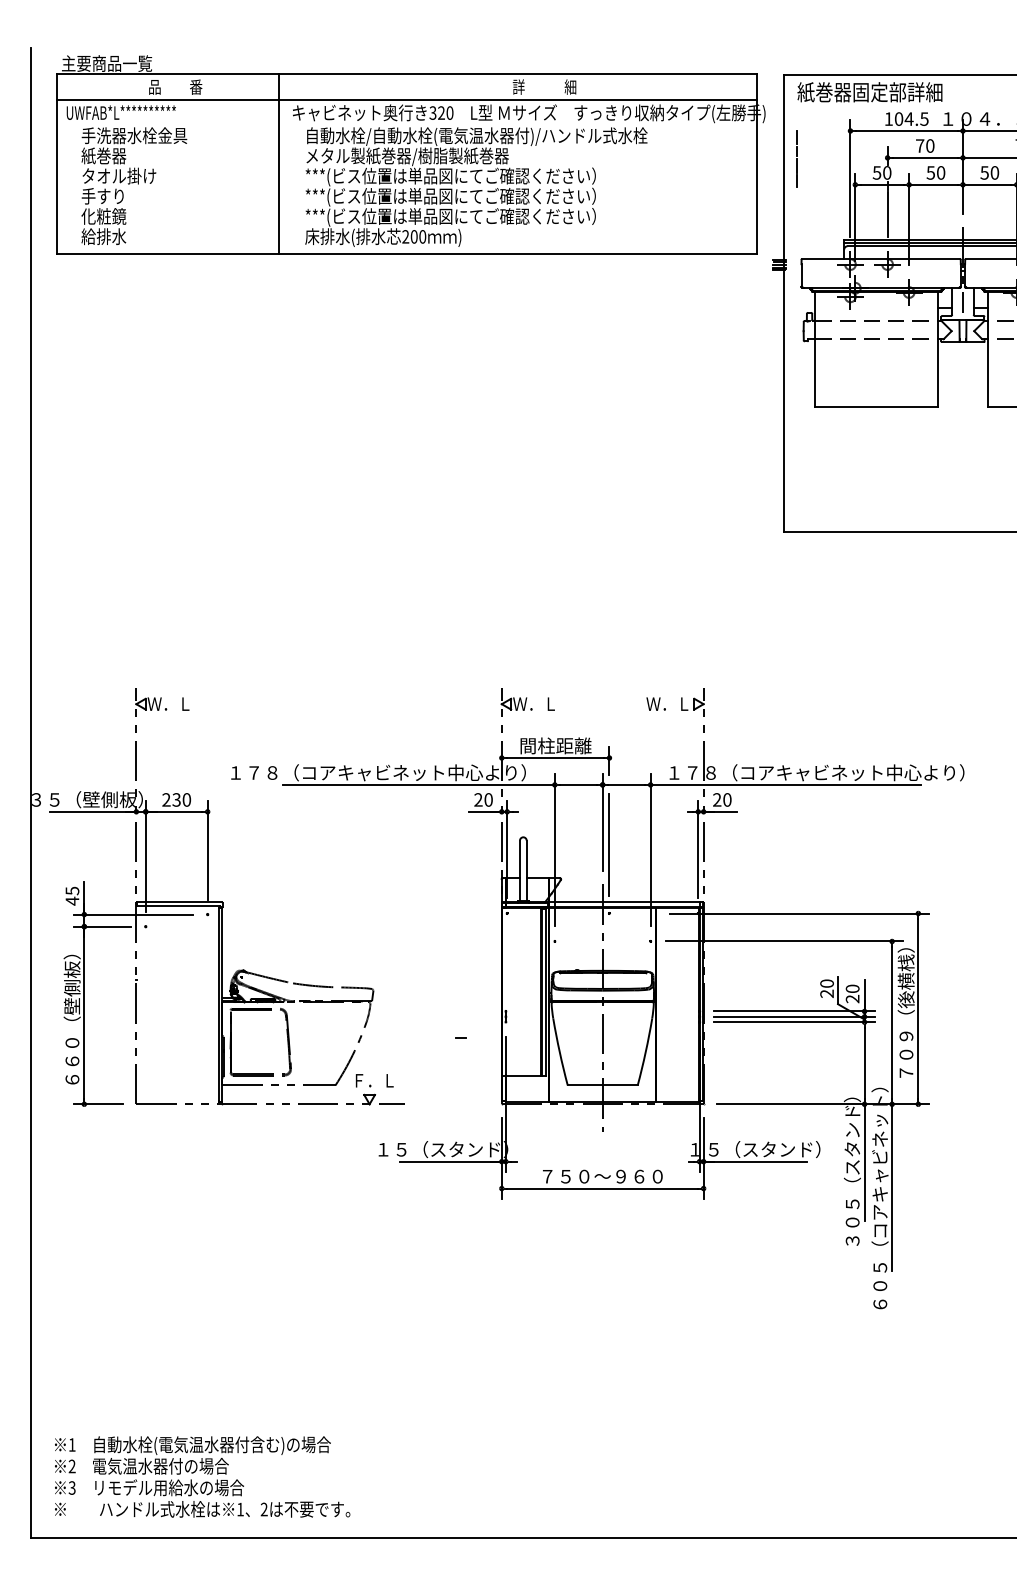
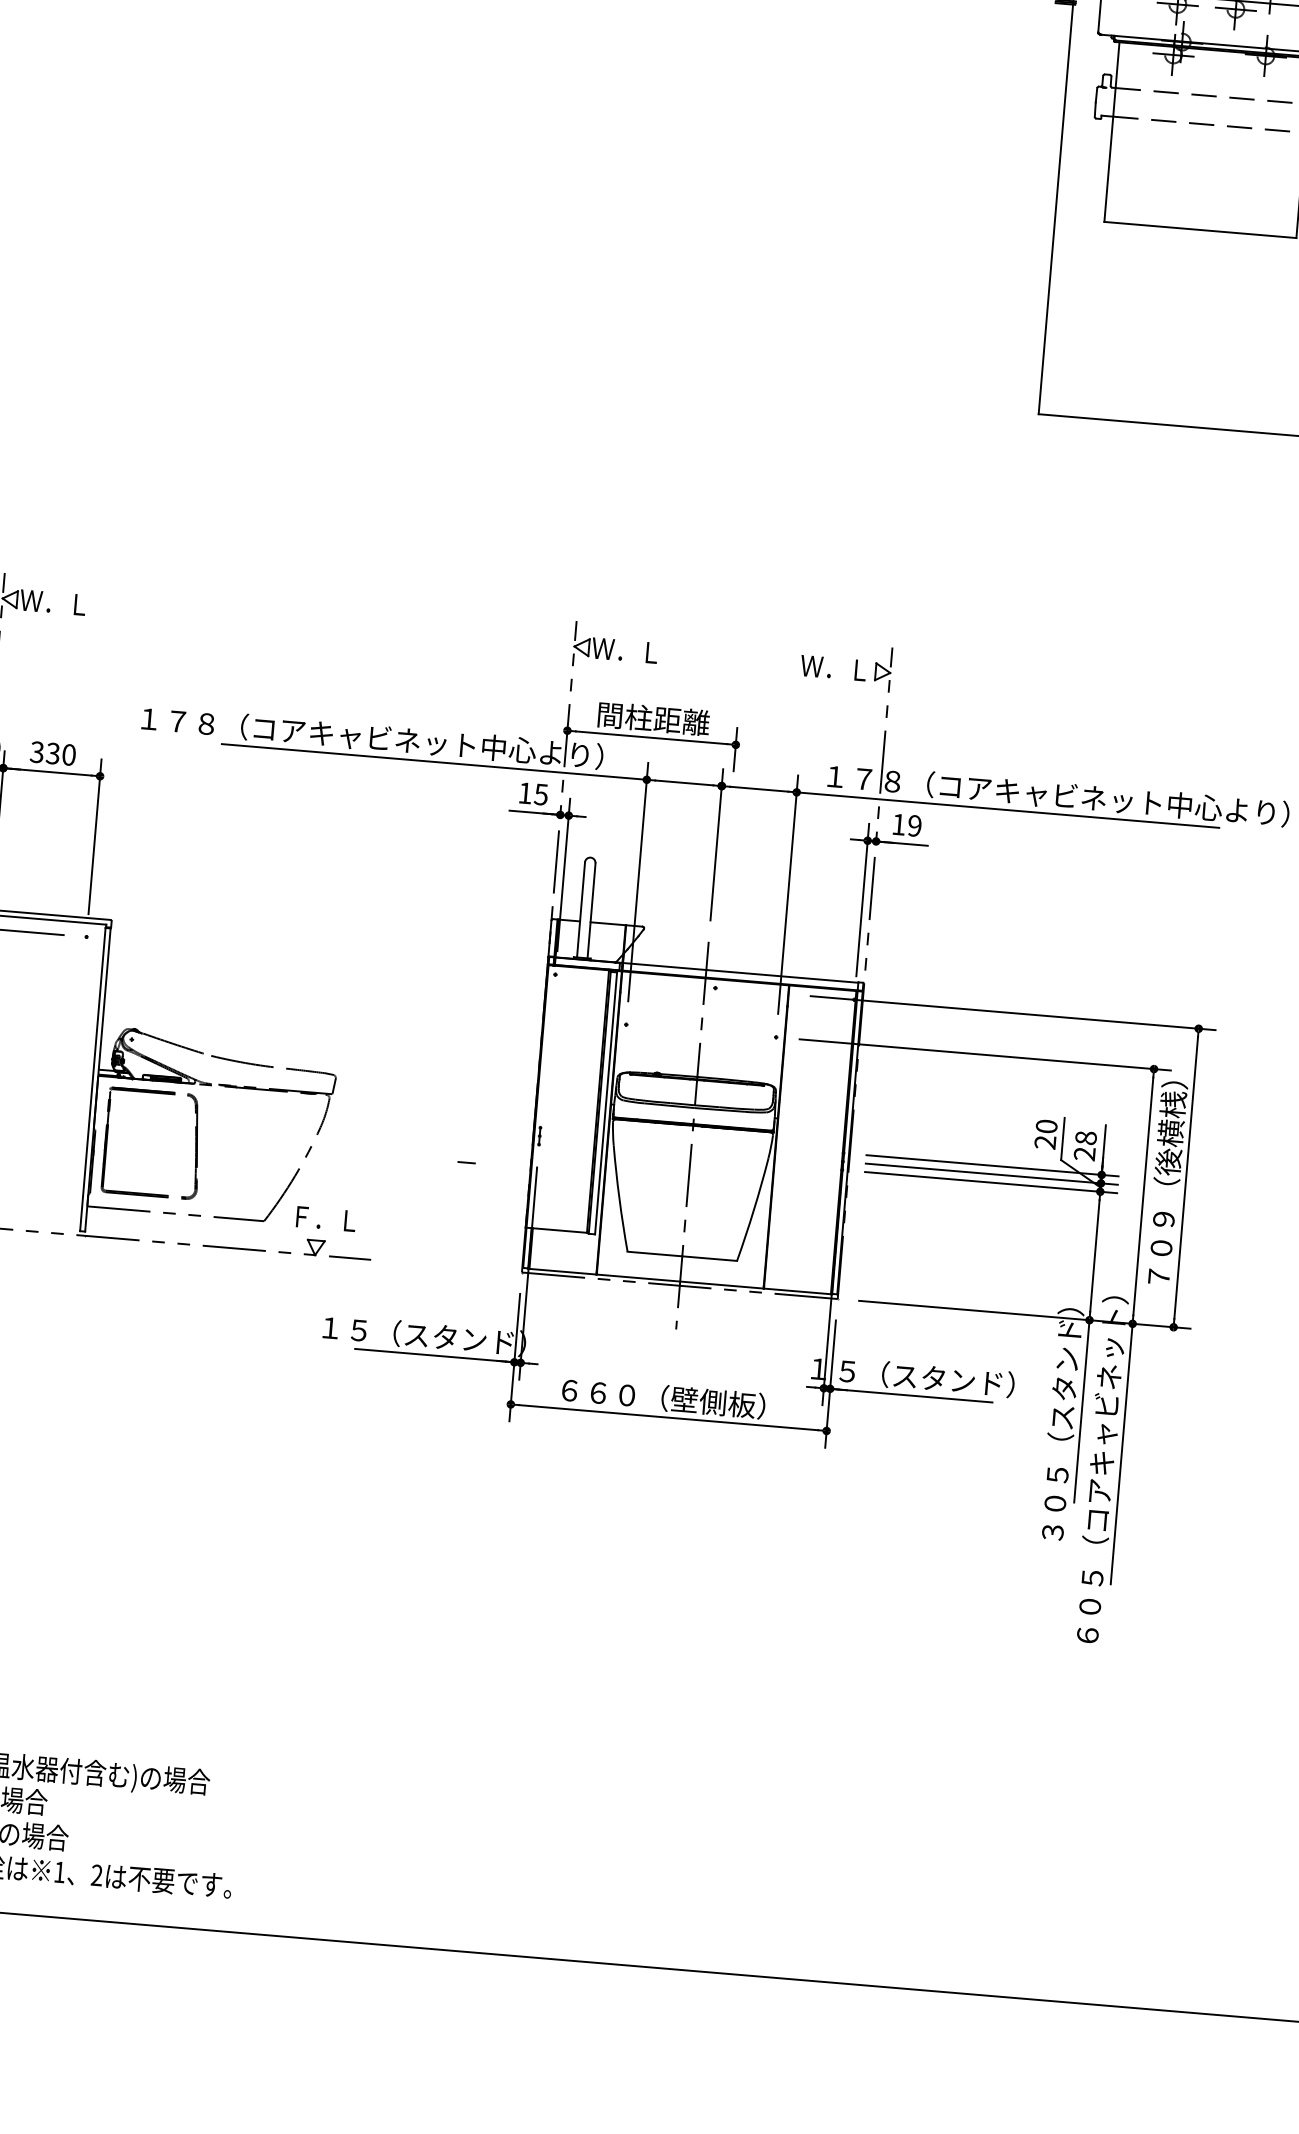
text: (166, 799) -> (37, 751), 230 -> 330
text: (483, 799) -> (533, 793), 20 -> 15
text: (722, 799) -> (907, 824), 20 -> 19
line: (609, 844) -> (724, 880), removed
text: (852, 988) -> (1085, 1137), 20 -> 28
text: (598, 1175) -> (663, 1396), ７５０～９６０ -> ６６０（壁側板）

